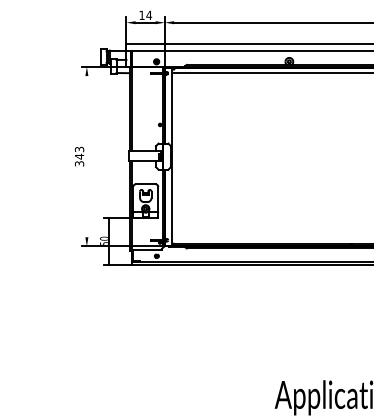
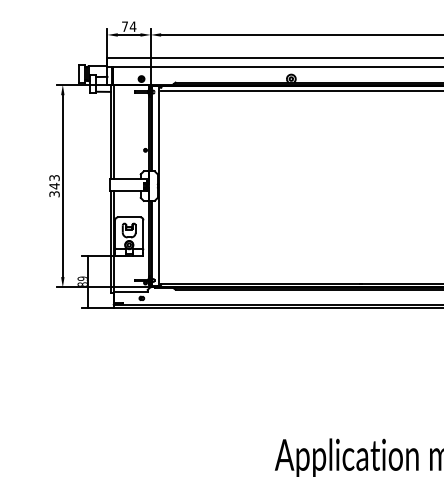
text: (141, 15) -> (124, 26), 14 -> 74
line: (86, 156) -> (62, 186), added
text: (103, 240) -> (81, 280), 50 -> 89

